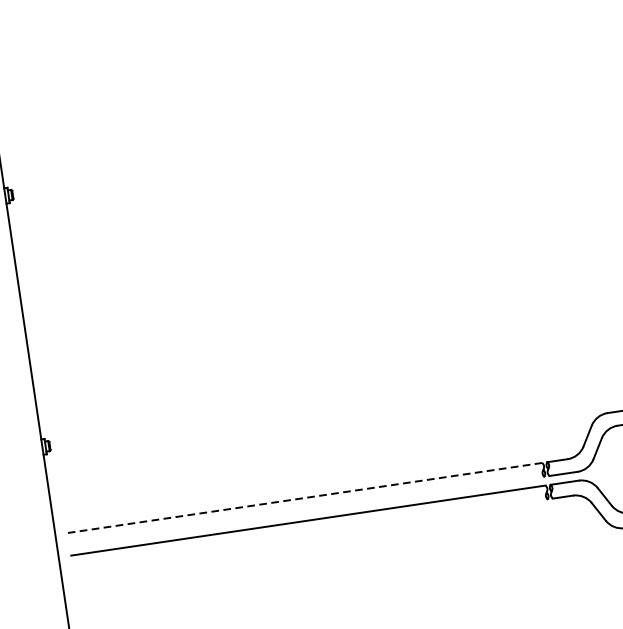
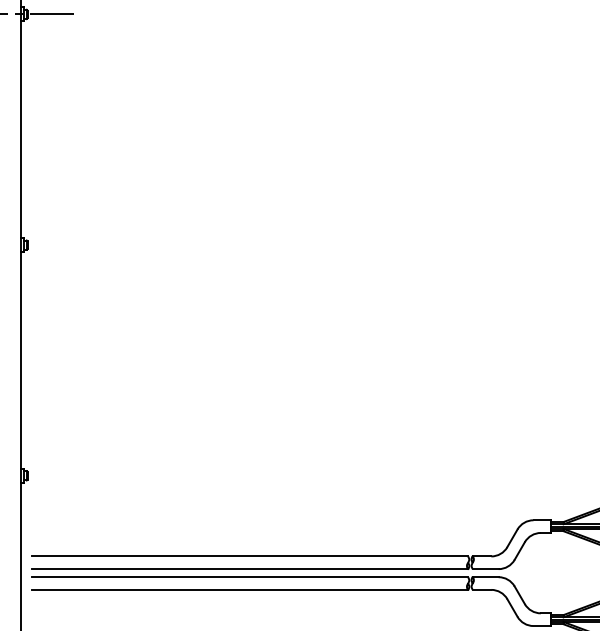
line: (305, 497) -> (250, 556), dashed -> solid
line: (307, 512) -> (250, 569), added
line: (310, 533) -> (250, 589), added

